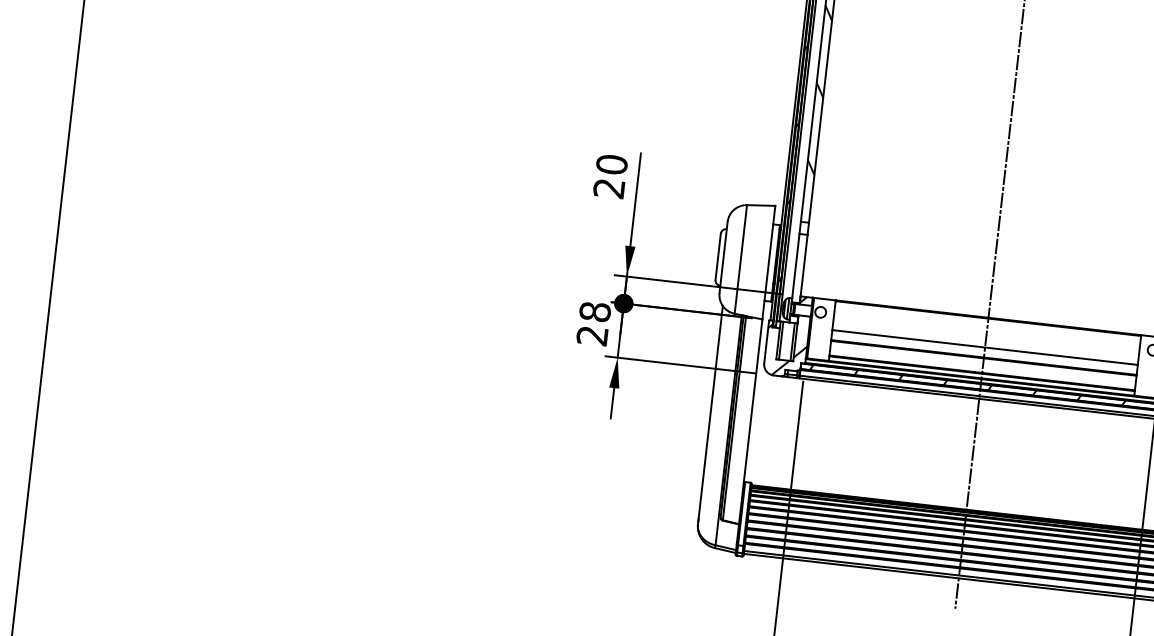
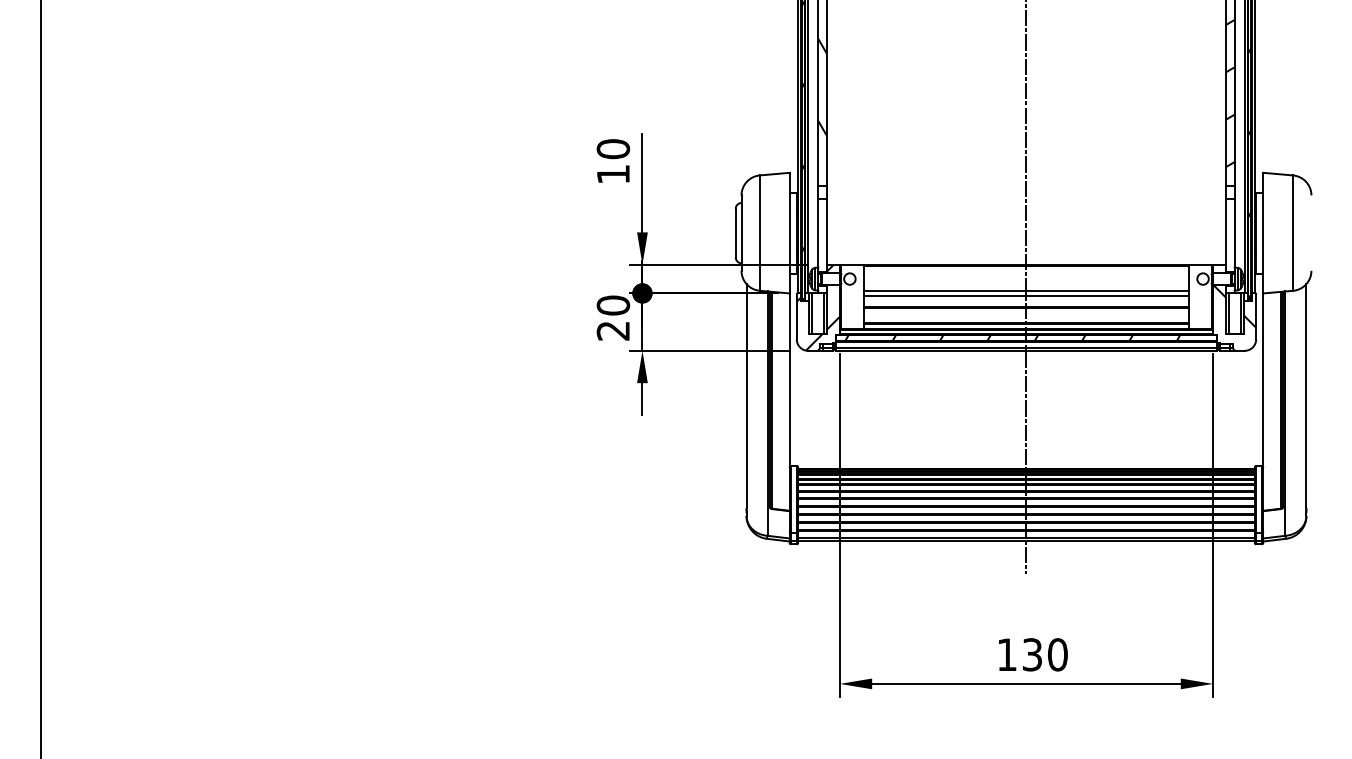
text: (608, 188) -> (612, 174), 20 -> 10
text: (595, 311) -> (613, 305), 28 -> 20
line: (985, 342) -> (1026, 290), added

